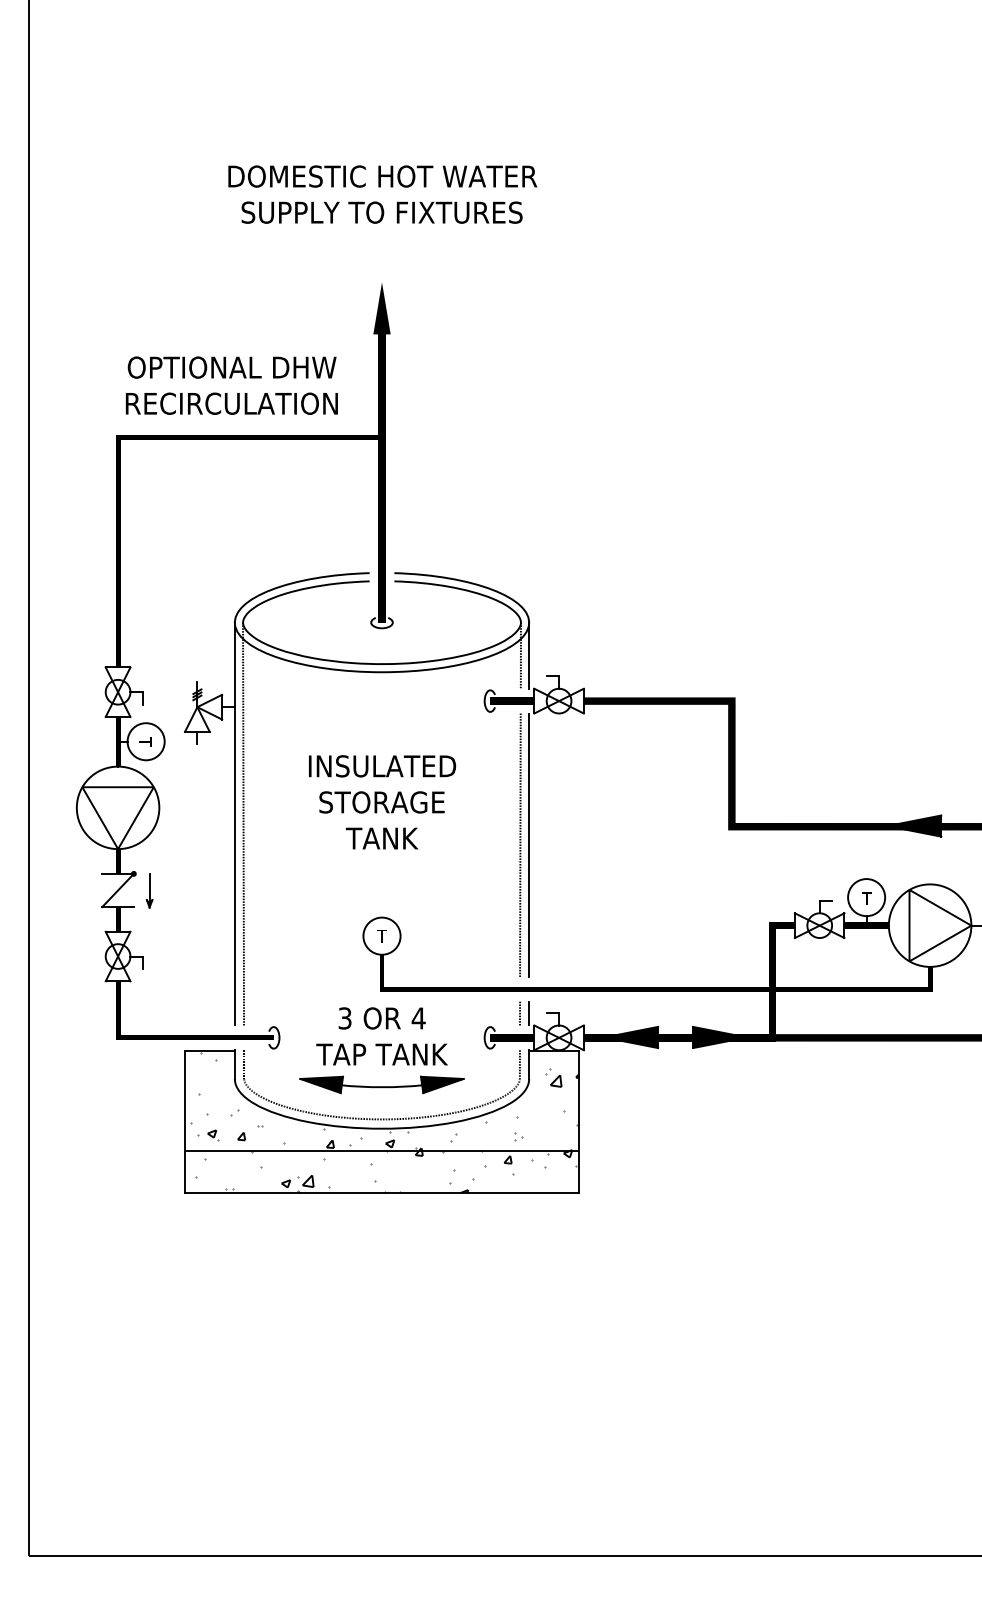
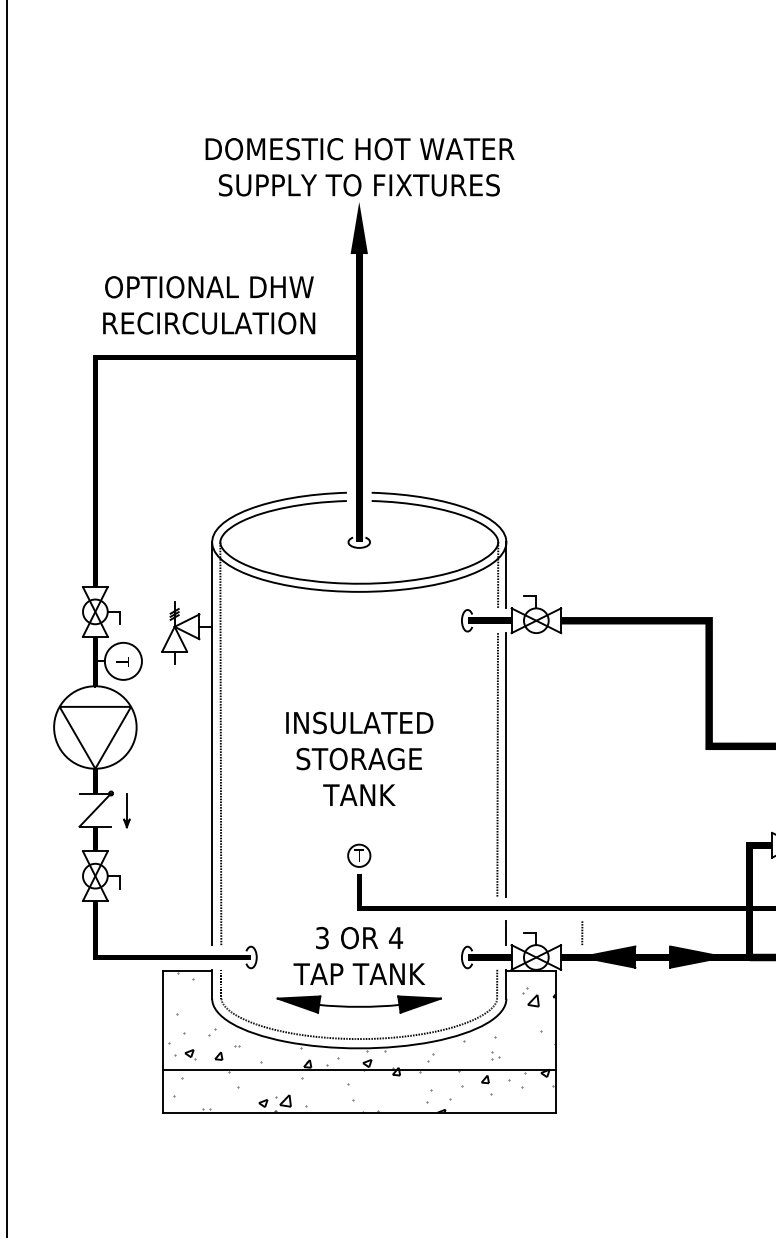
text: (382, 194) -> (359, 167), moved
text: (382, 802) -> (359, 759), moved
circle: (381, 935) -> (358, 855), size x0.6
line: (519, 1013) -> (581, 933), moved

